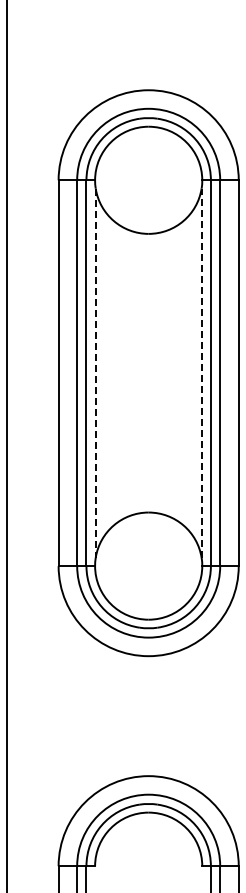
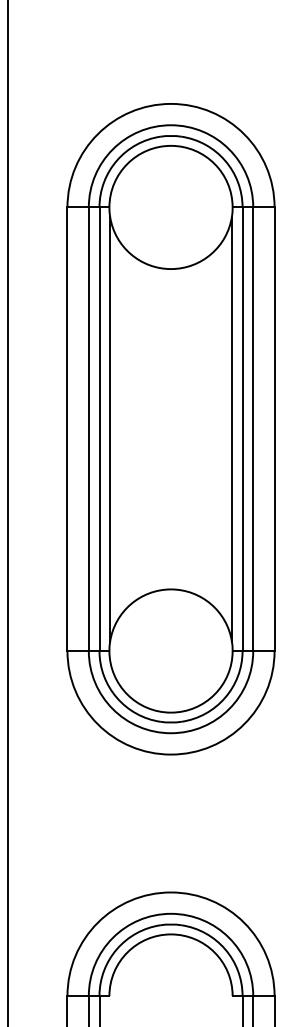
line: (95, 373) -> (109, 429), dashed -> solid
line: (201, 373) -> (231, 429), dashed -> solid

